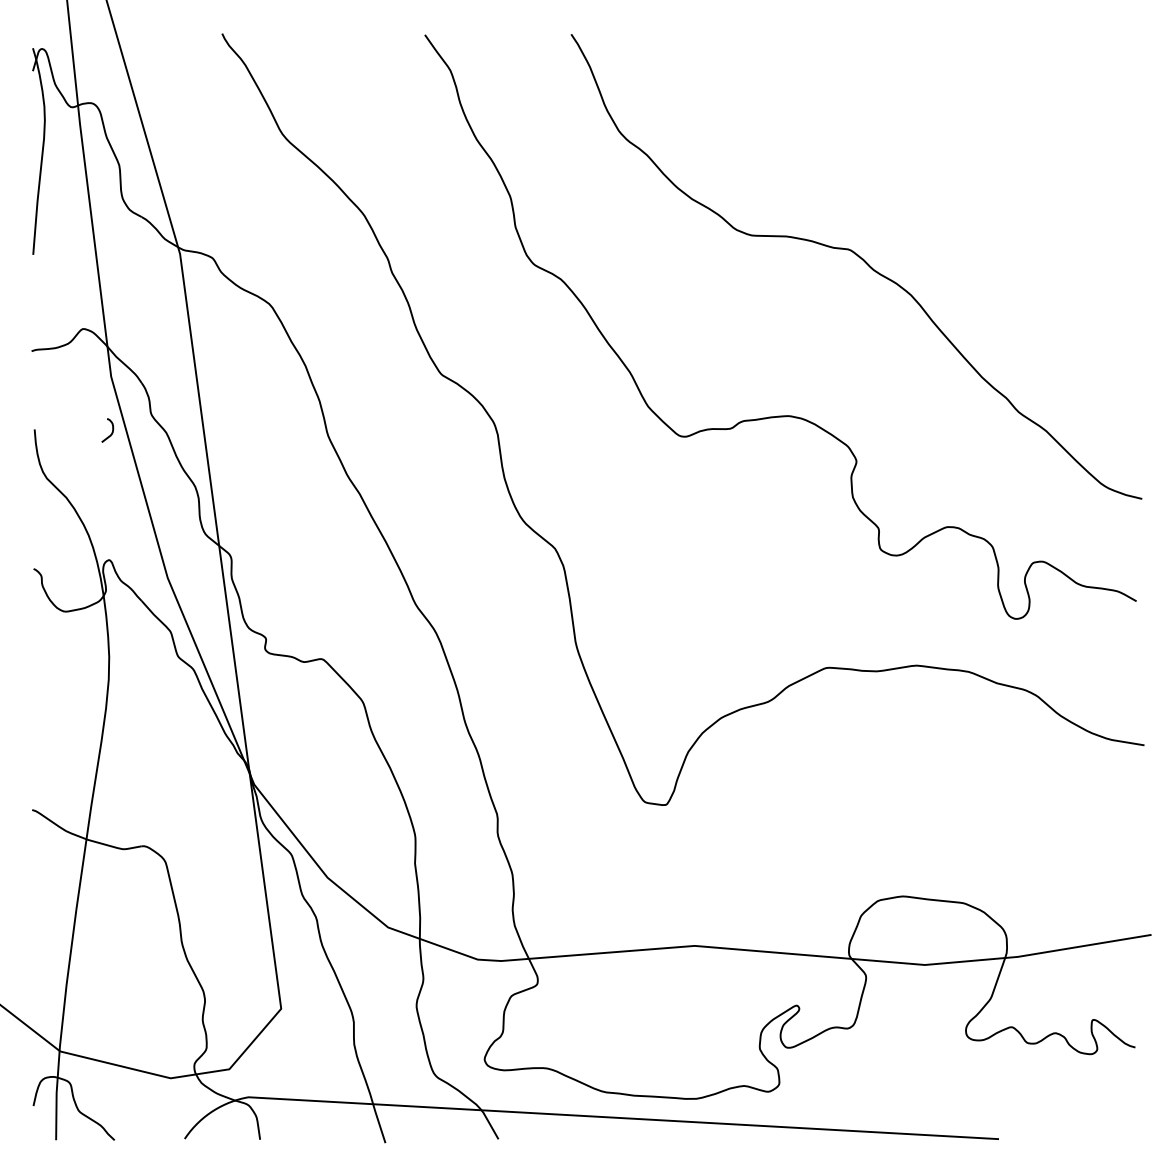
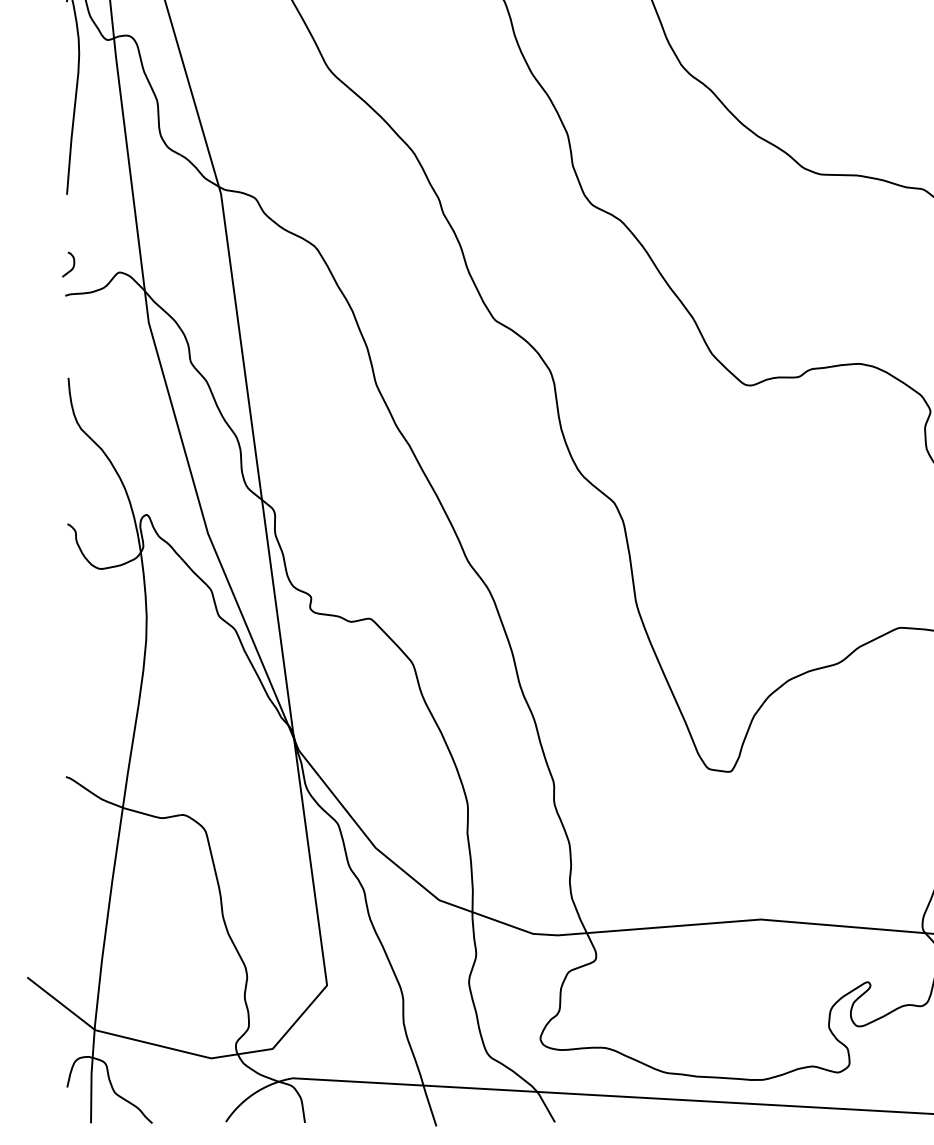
curve: (111, 432) -> (72, 266), moved

